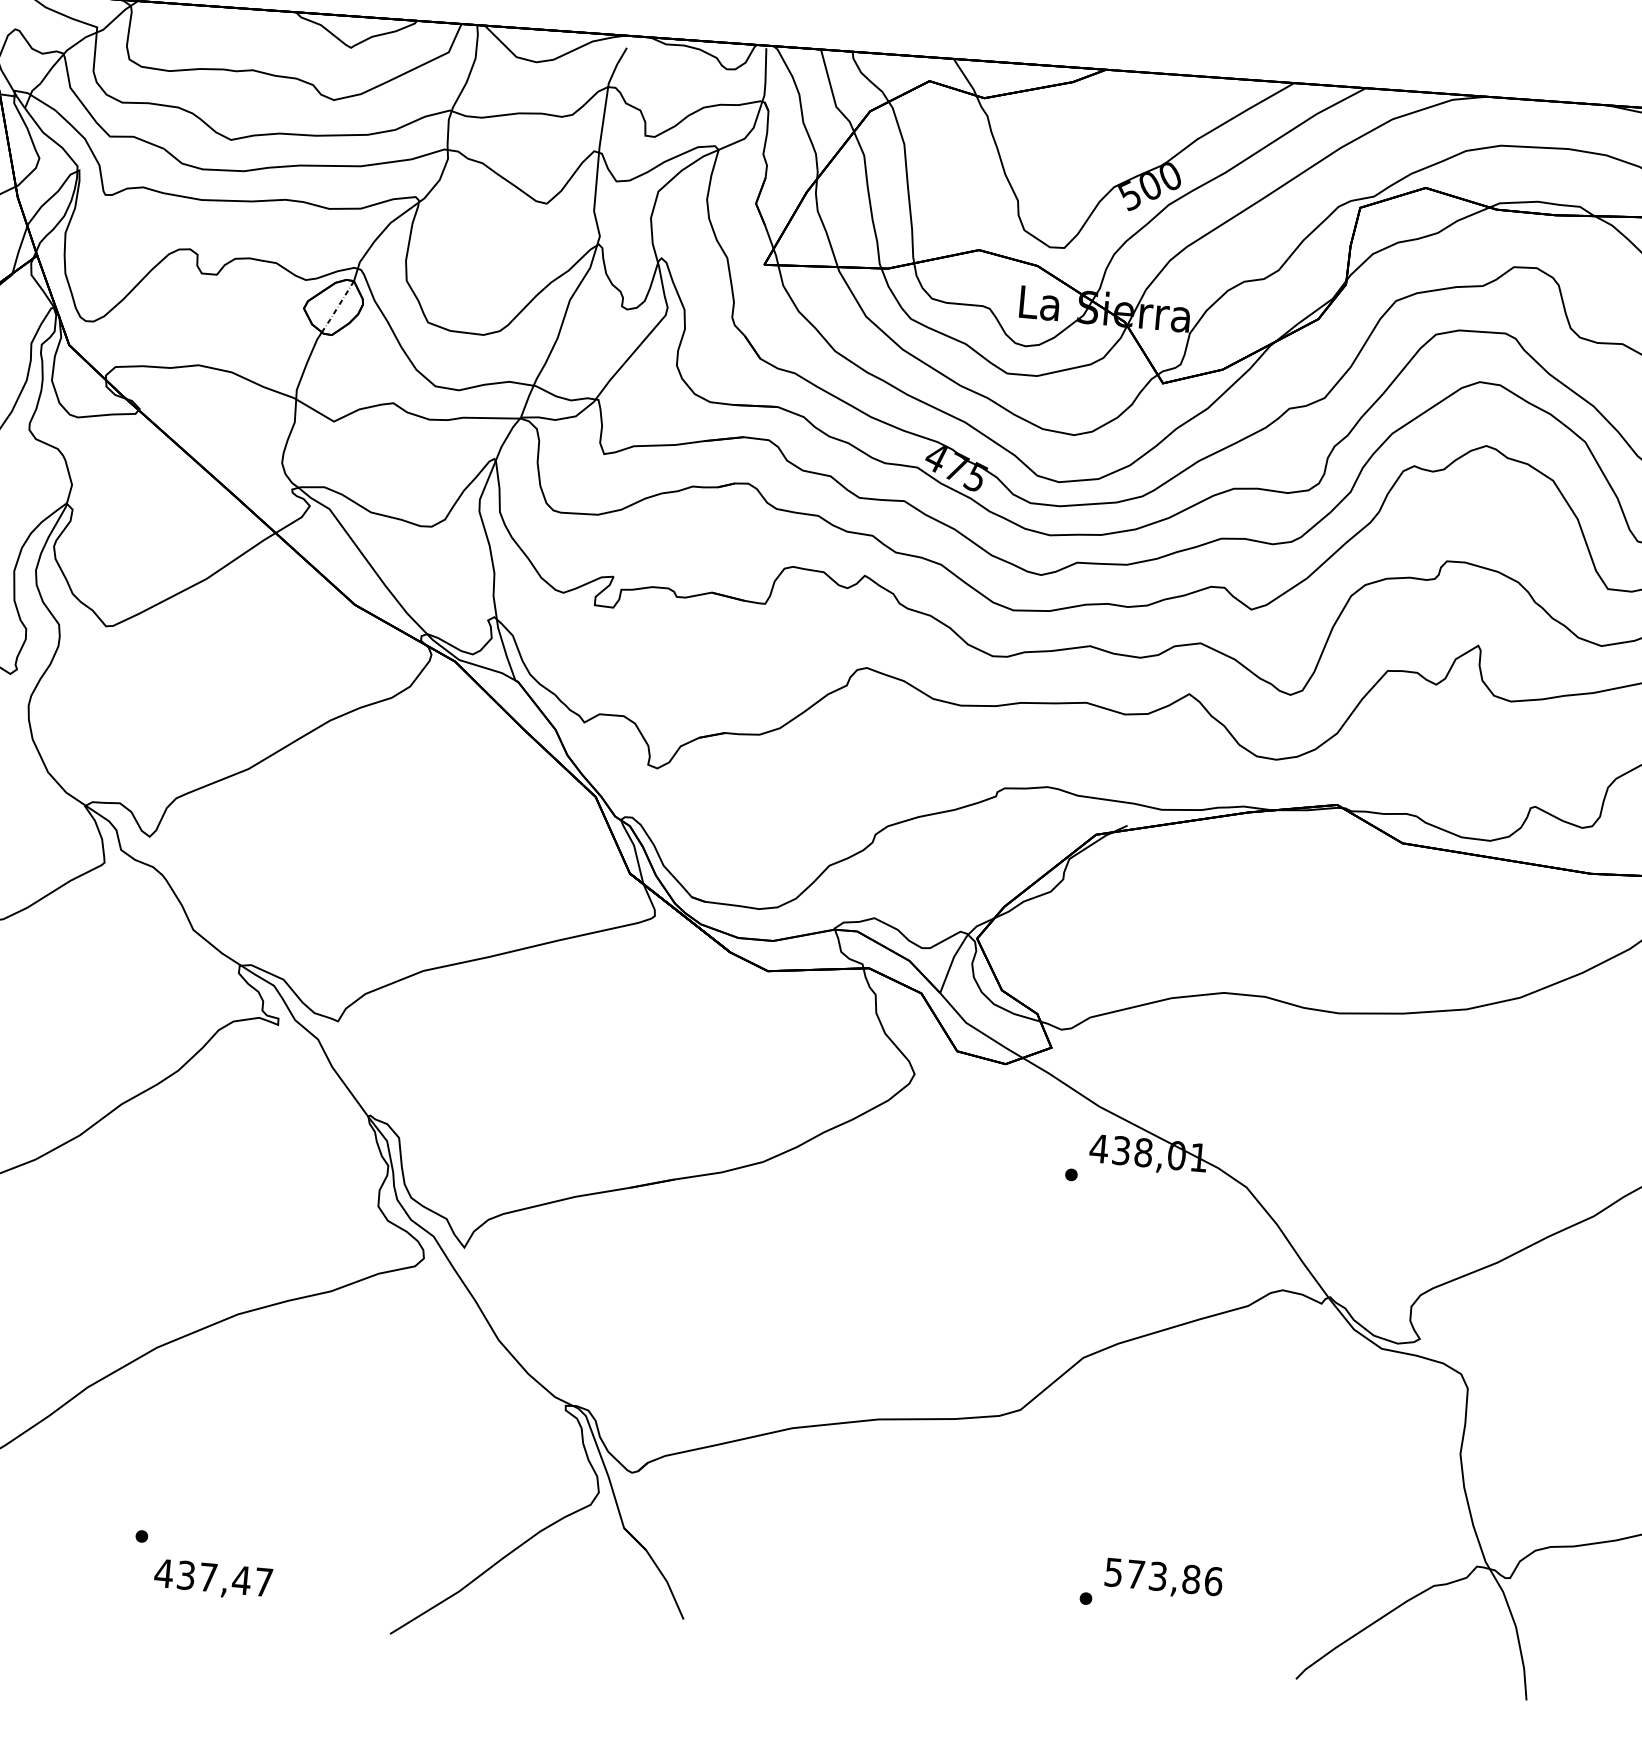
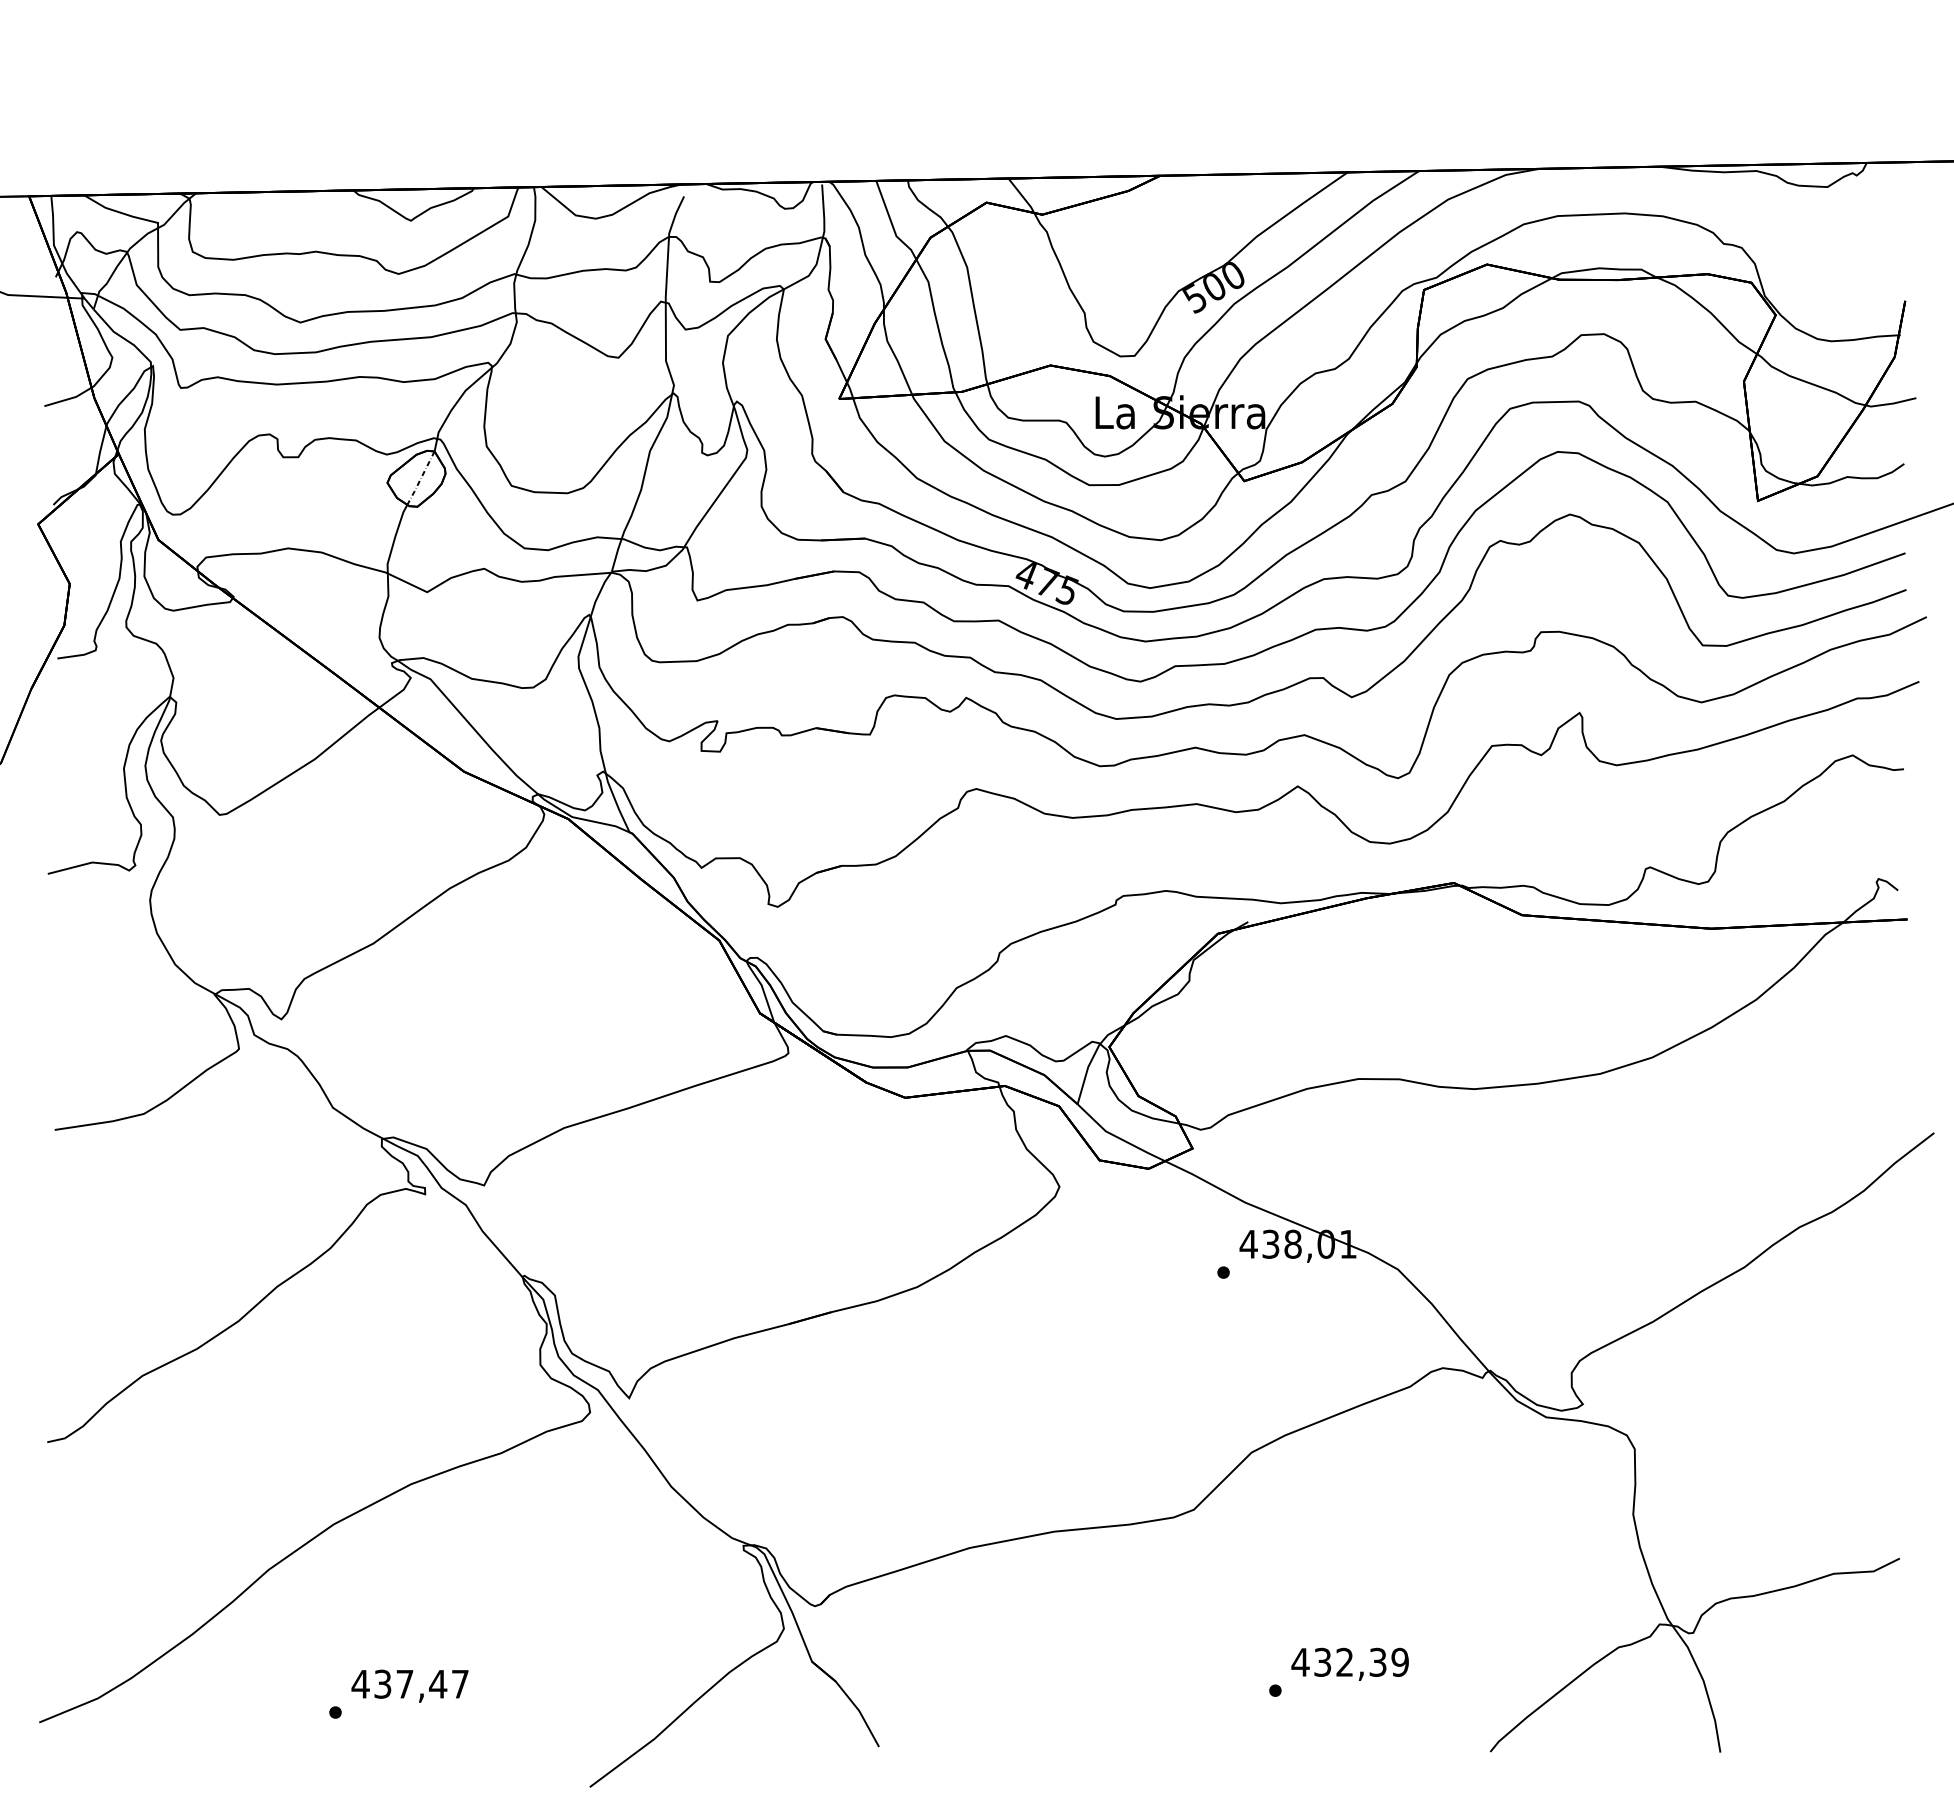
text: (1163, 1576) -> (1350, 1661), 573,86 -> 432,39
text: (212, 1579) -> (409, 1685), moved

